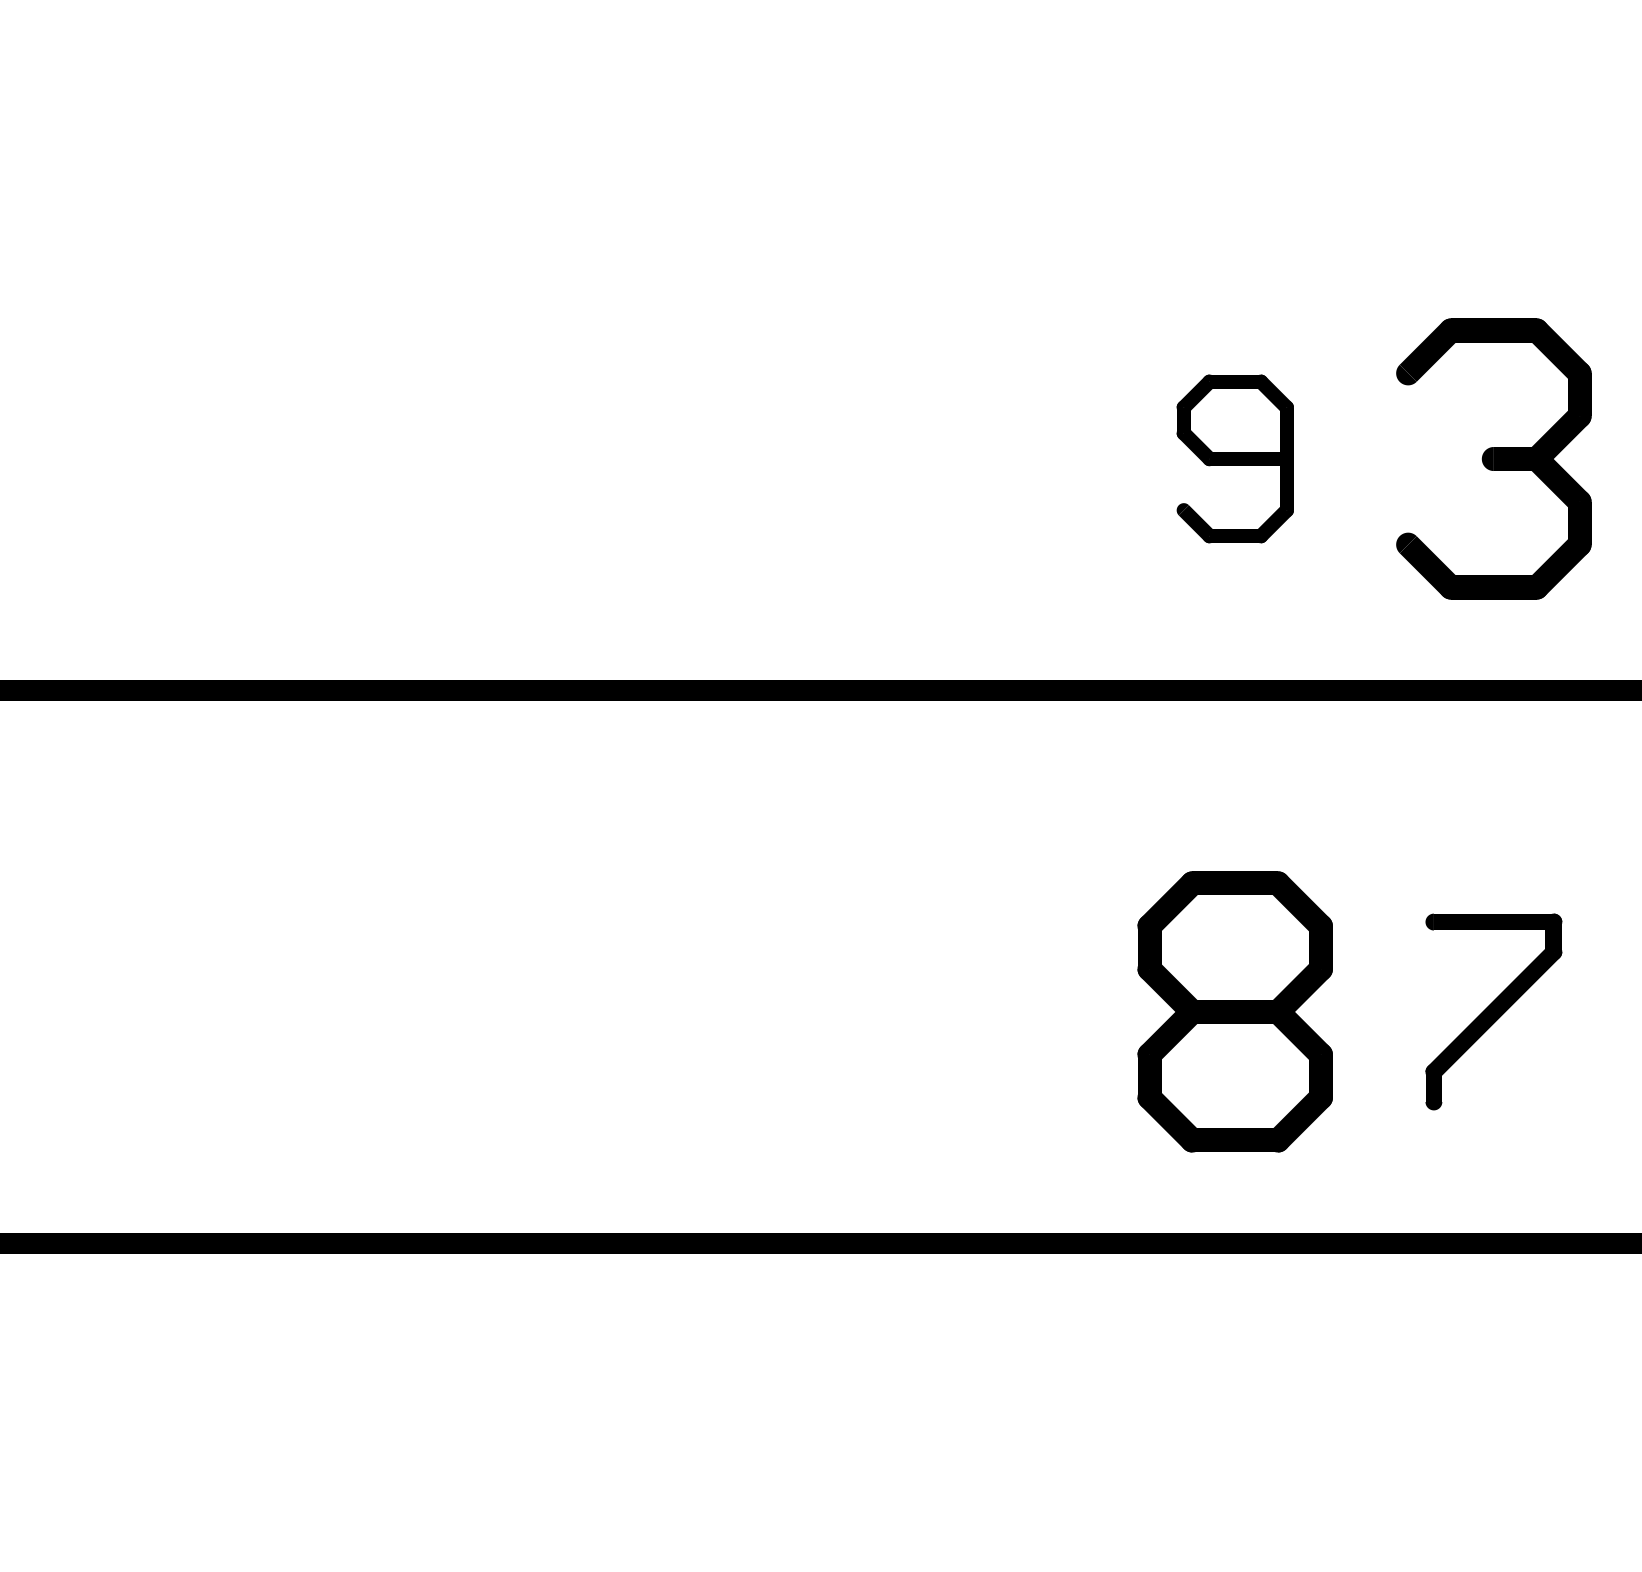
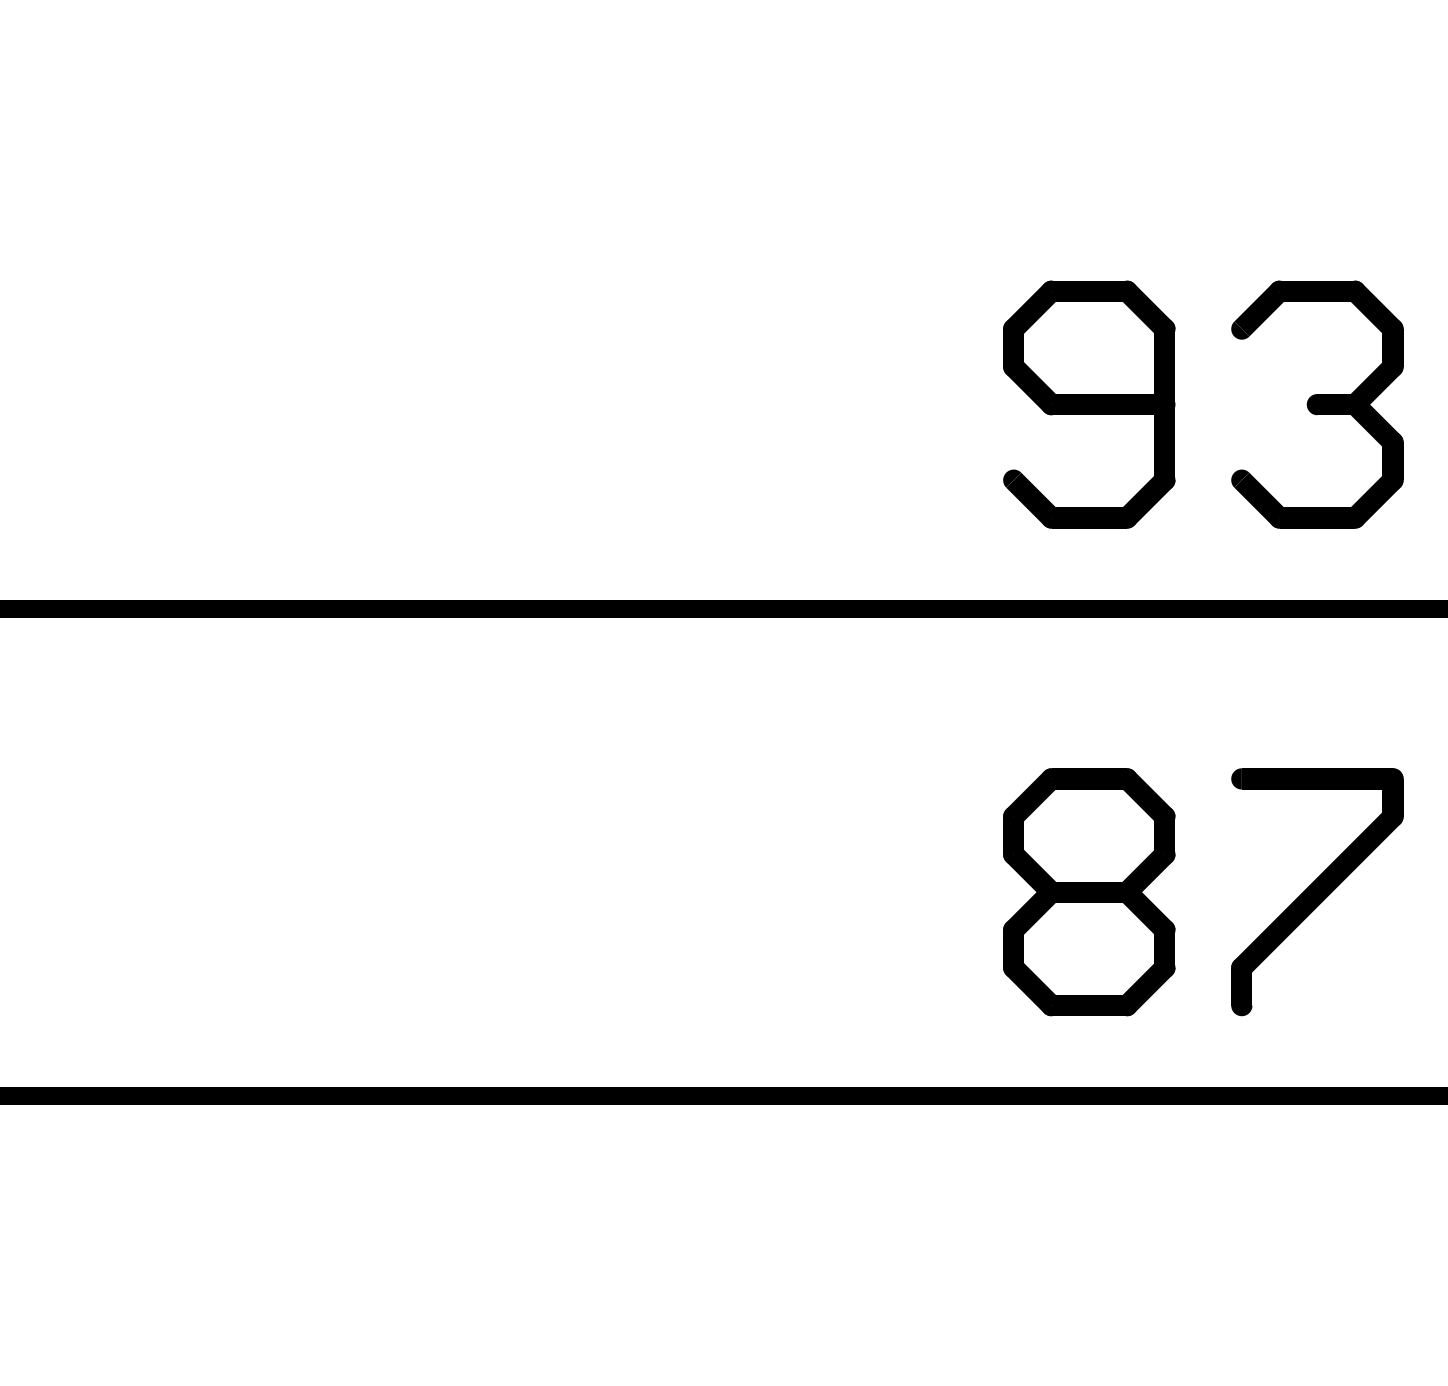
part: (1235, 458) -> (1089, 404), size x1.67
part: (1493, 1012) -> (1317, 892), size x1.43

